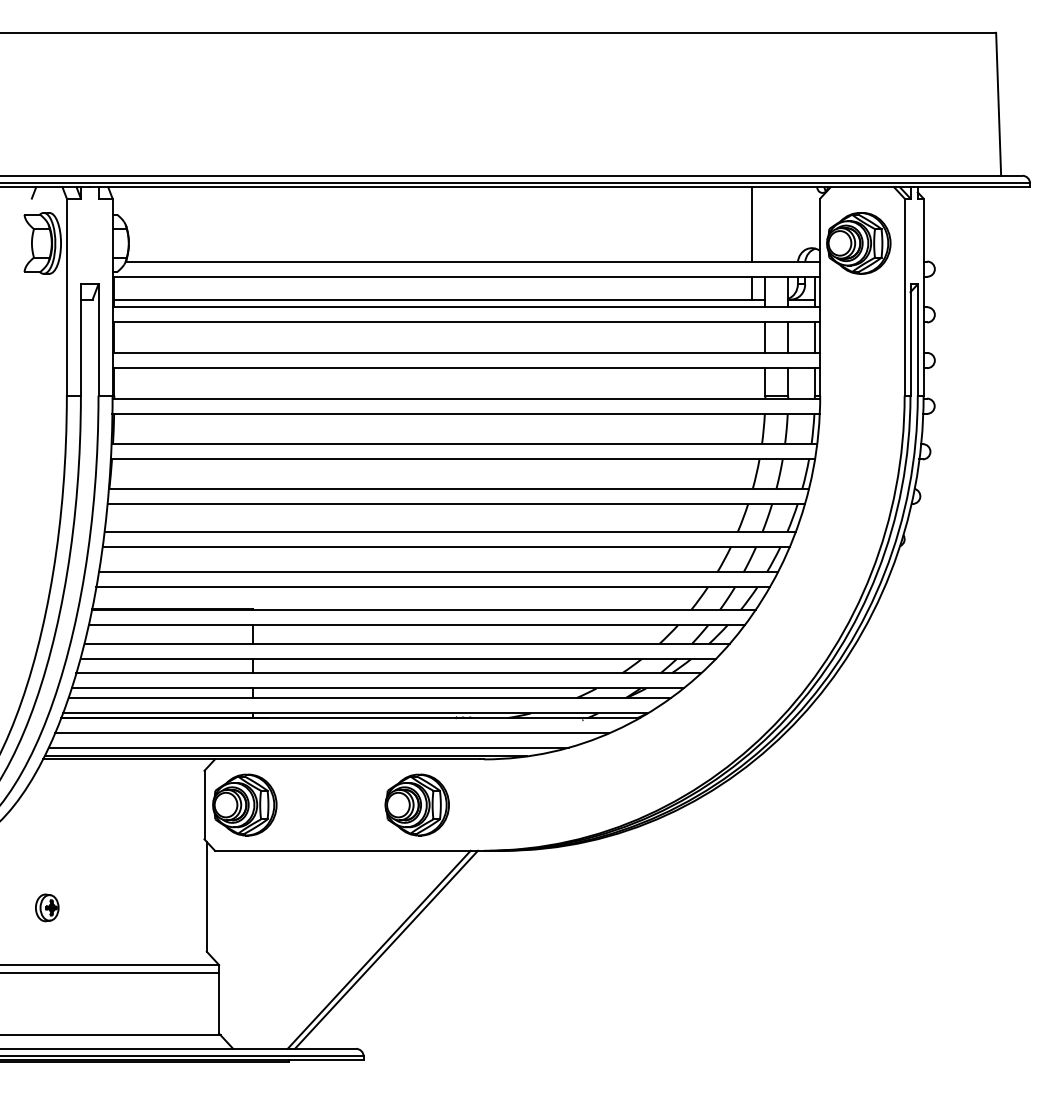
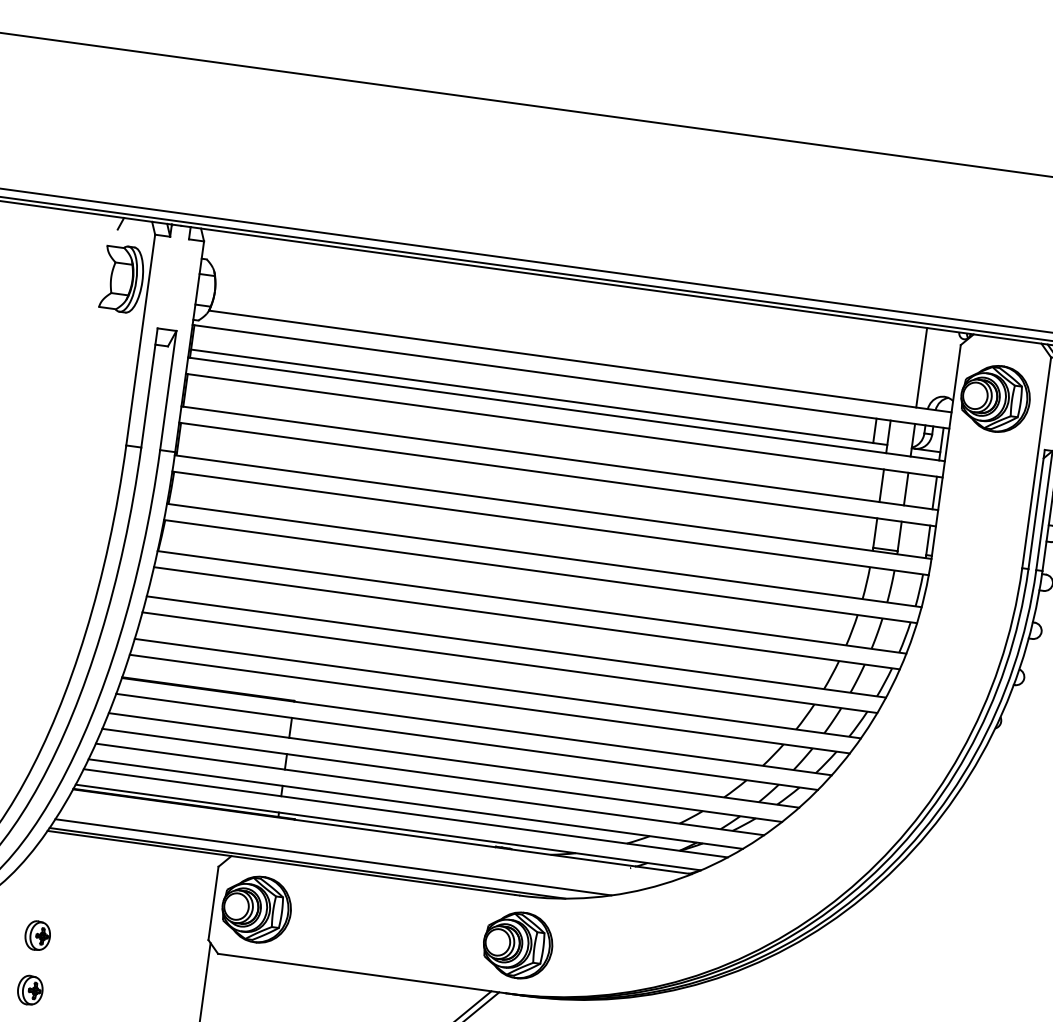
line: (752, 224) -> (922, 367), moved
line: (332, 733) -> (360, 845), removed
part: (416, 804) -> (517, 944), moved
part: (47, 856) -> (38, 935), added

